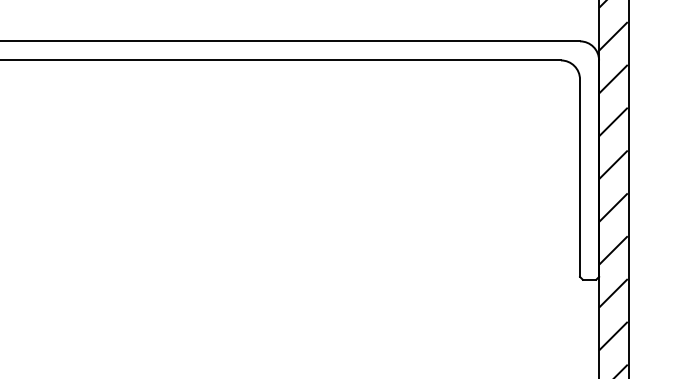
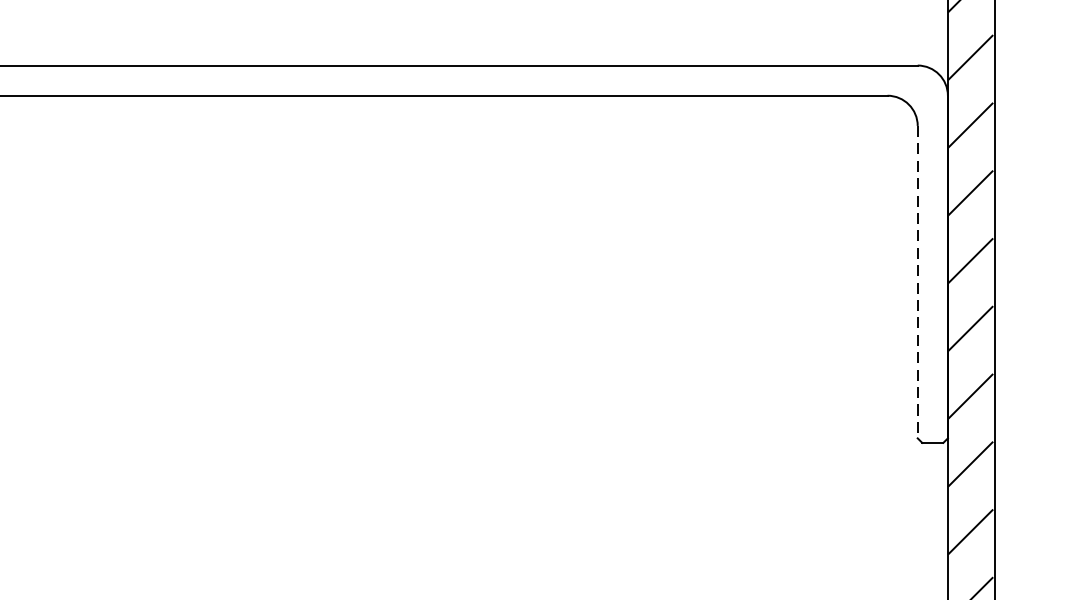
line: (580, 178) -> (918, 282), solid -> dashed

